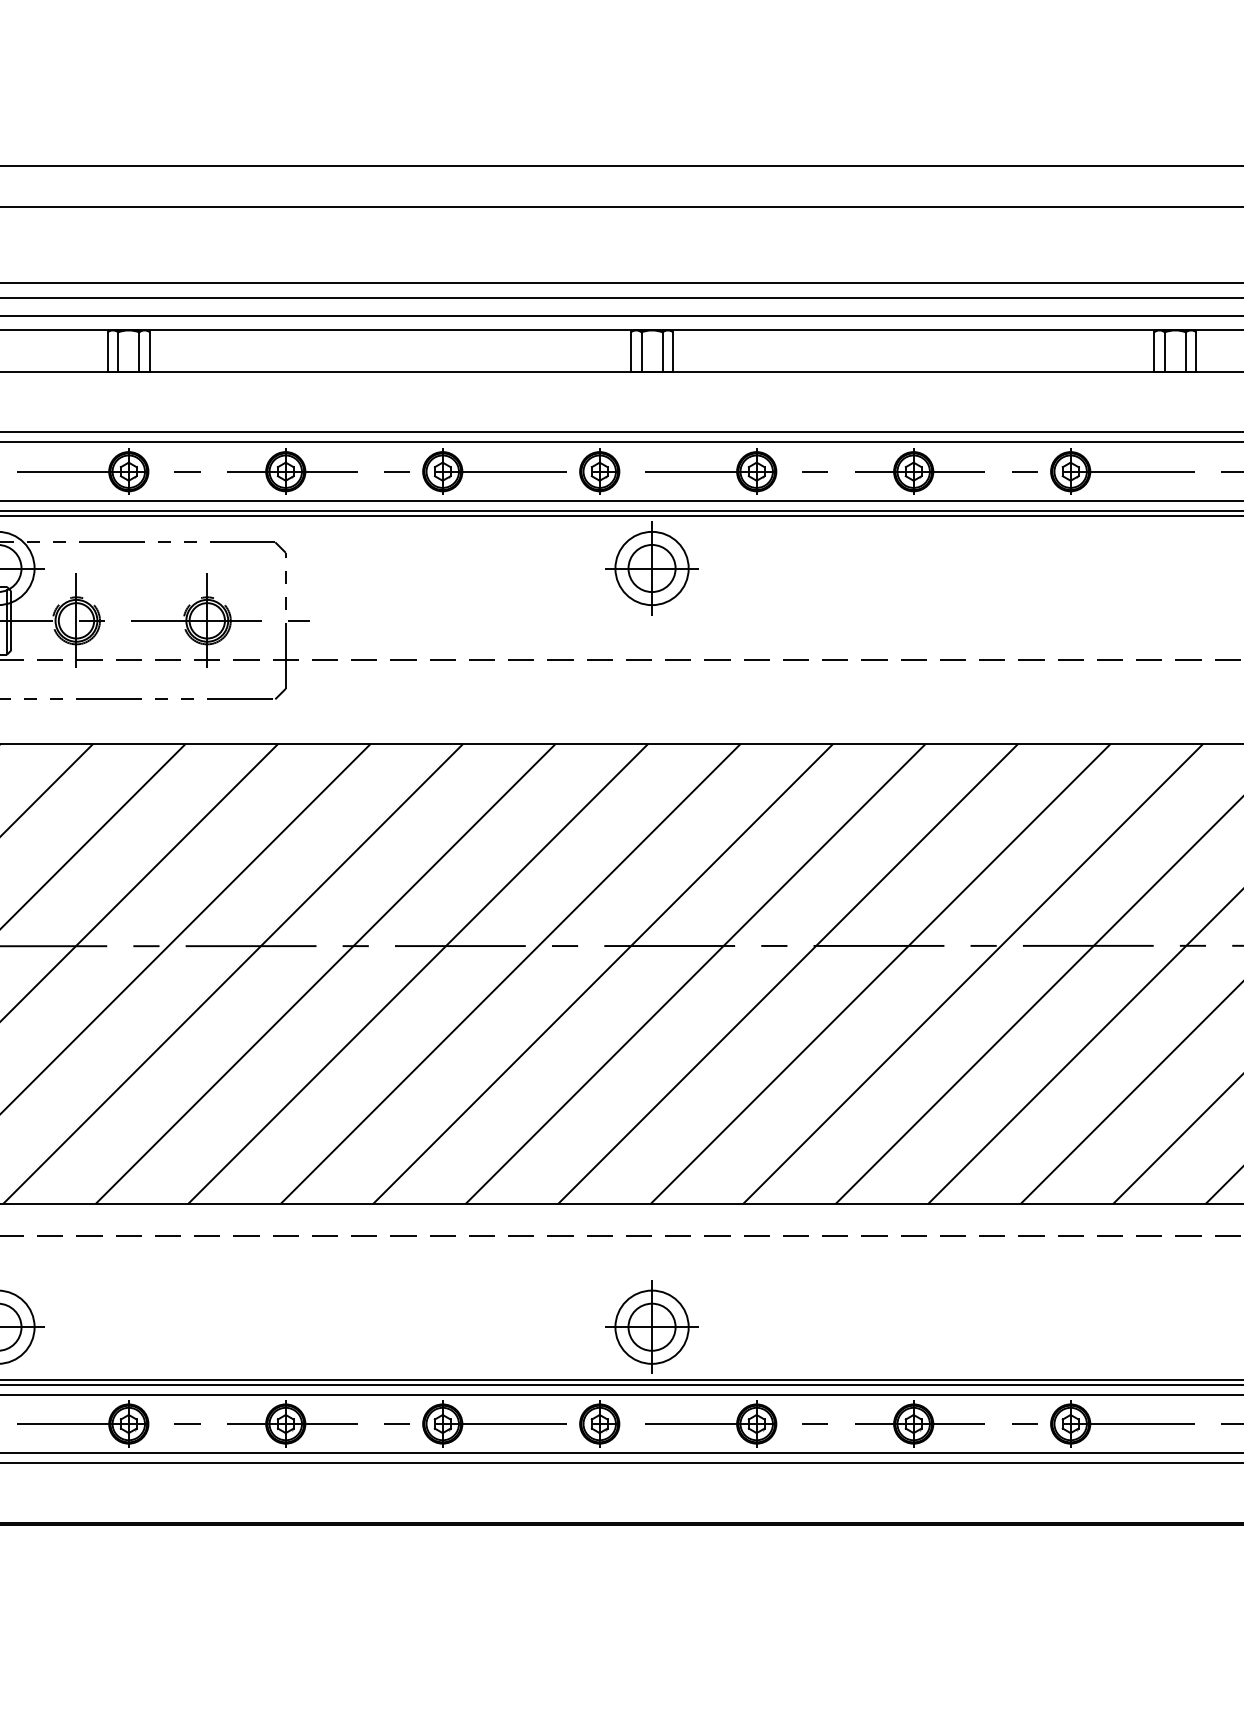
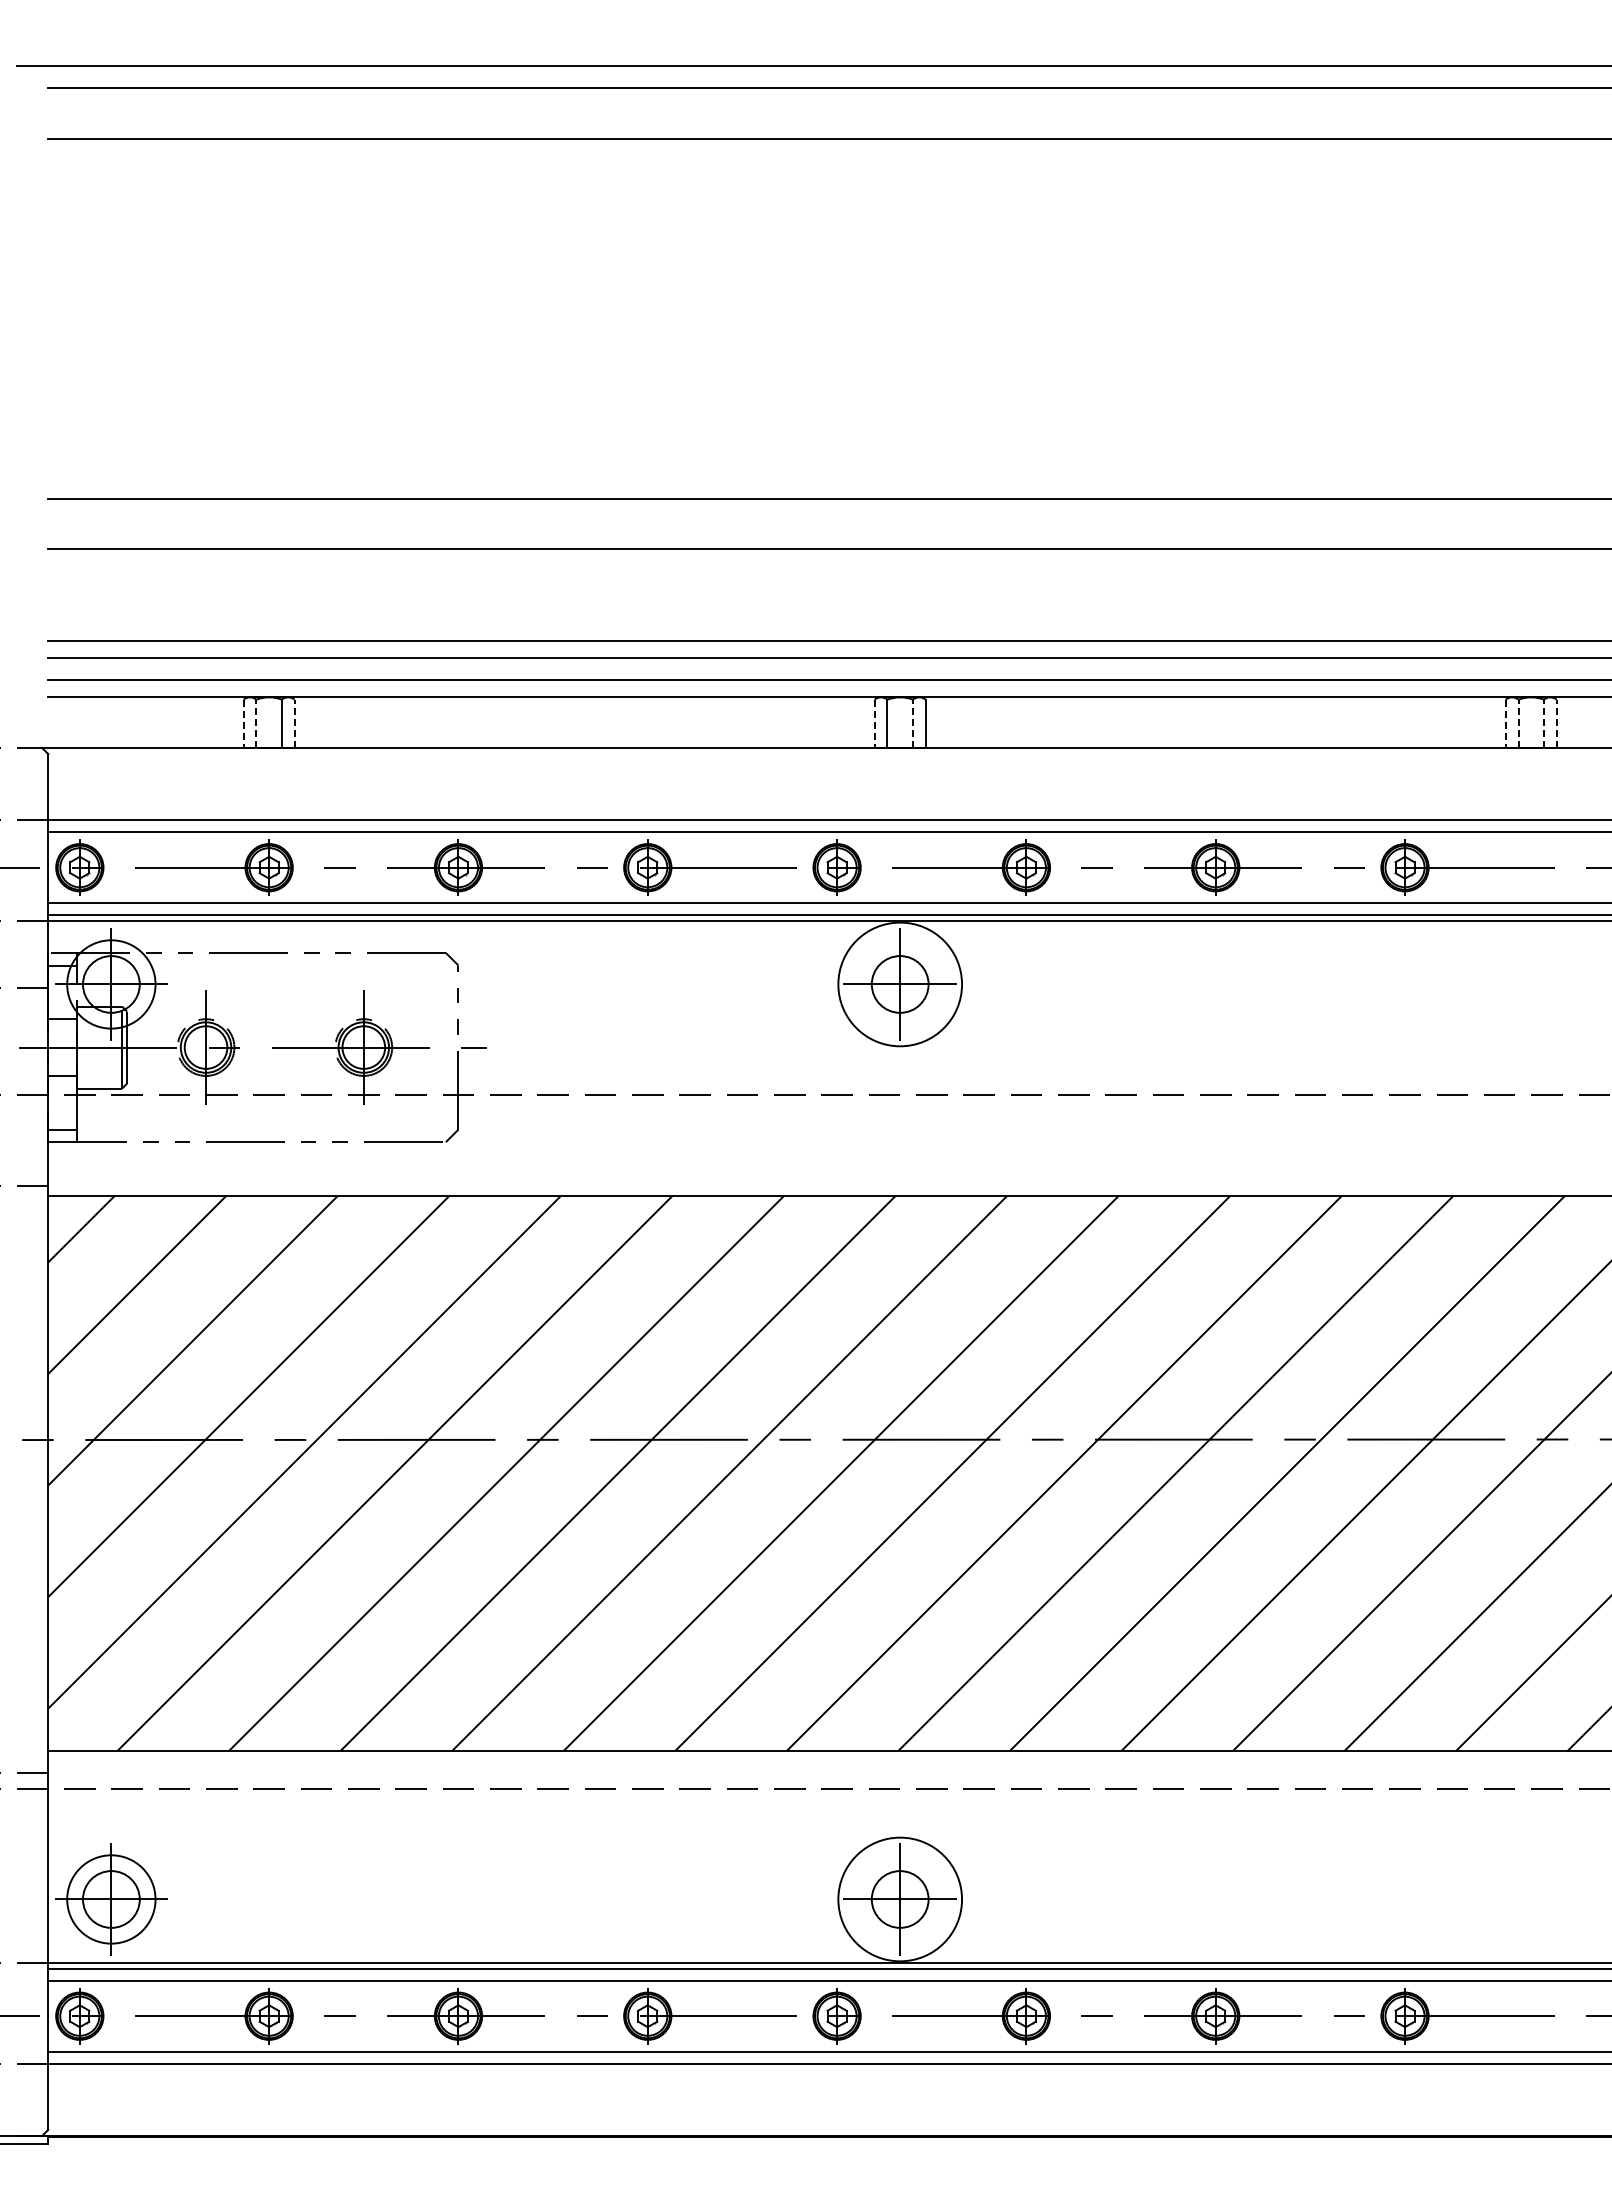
line: (107, 352) -> (243, 724), solid -> dashed
line: (118, 352) -> (256, 723), solid -> dashed
line: (149, 352) -> (294, 723), solid -> dashed
line: (630, 352) -> (874, 724), solid -> dashed
line: (662, 352) -> (912, 723), solid -> dashed
line: (1153, 352) -> (1505, 724), solid -> dashed
line: (1164, 352) -> (1518, 723), solid -> dashed
line: (1185, 352) -> (1543, 723), solid -> dashed
line: (1196, 352) -> (1556, 723), solid -> dashed
circle: (652, 568) -> (900, 984), size x1.4
circle: (652, 1327) -> (900, 1899), size x1.4

